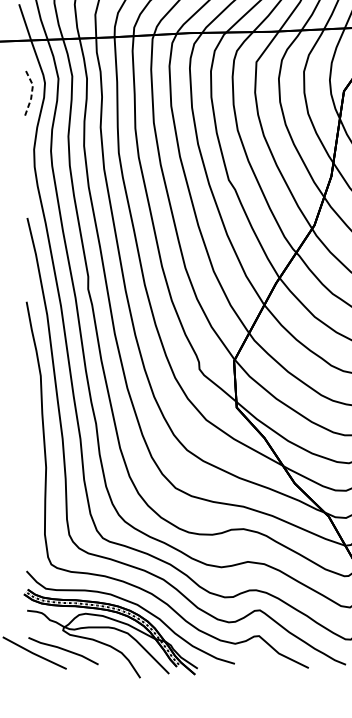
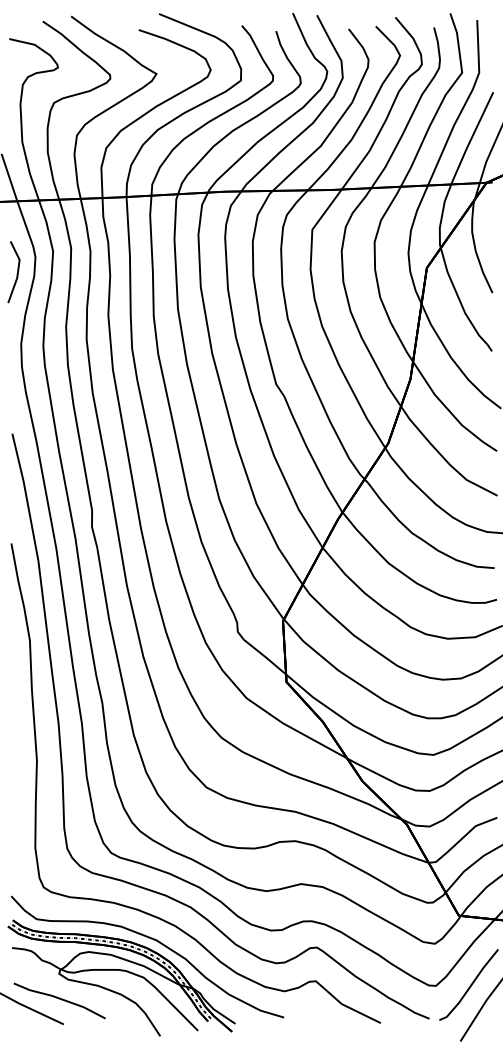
line: (32, 94) -> (18, 272), dashed -> solid

